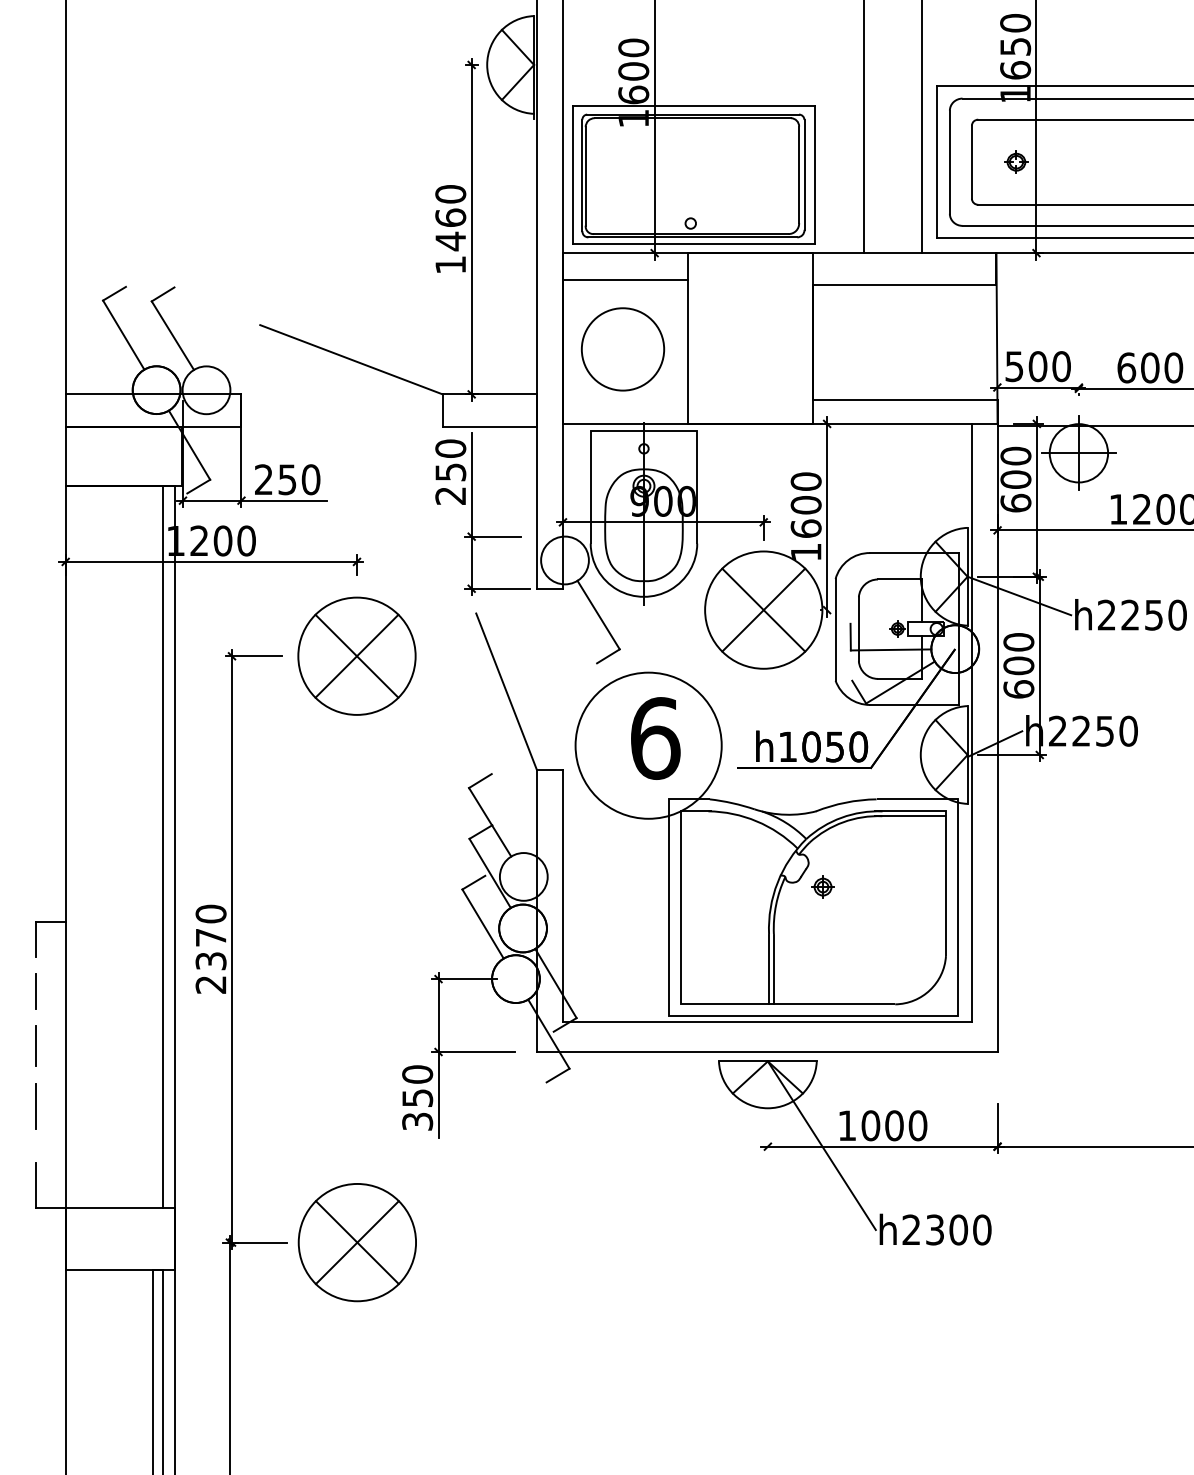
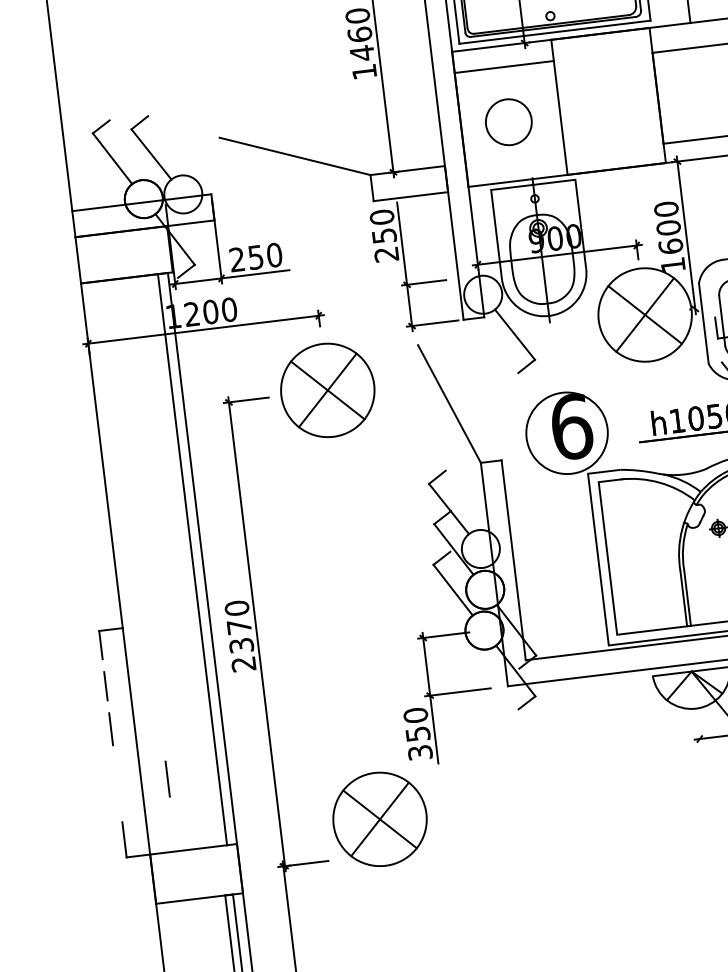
circle: (622, 349) -> (508, 122), size x0.7
circle: (648, 745) -> (566, 433), size x0.7
line: (35, 1106) -> (167, 779), moved
part: (356, 1242) -> (379, 819), moved

